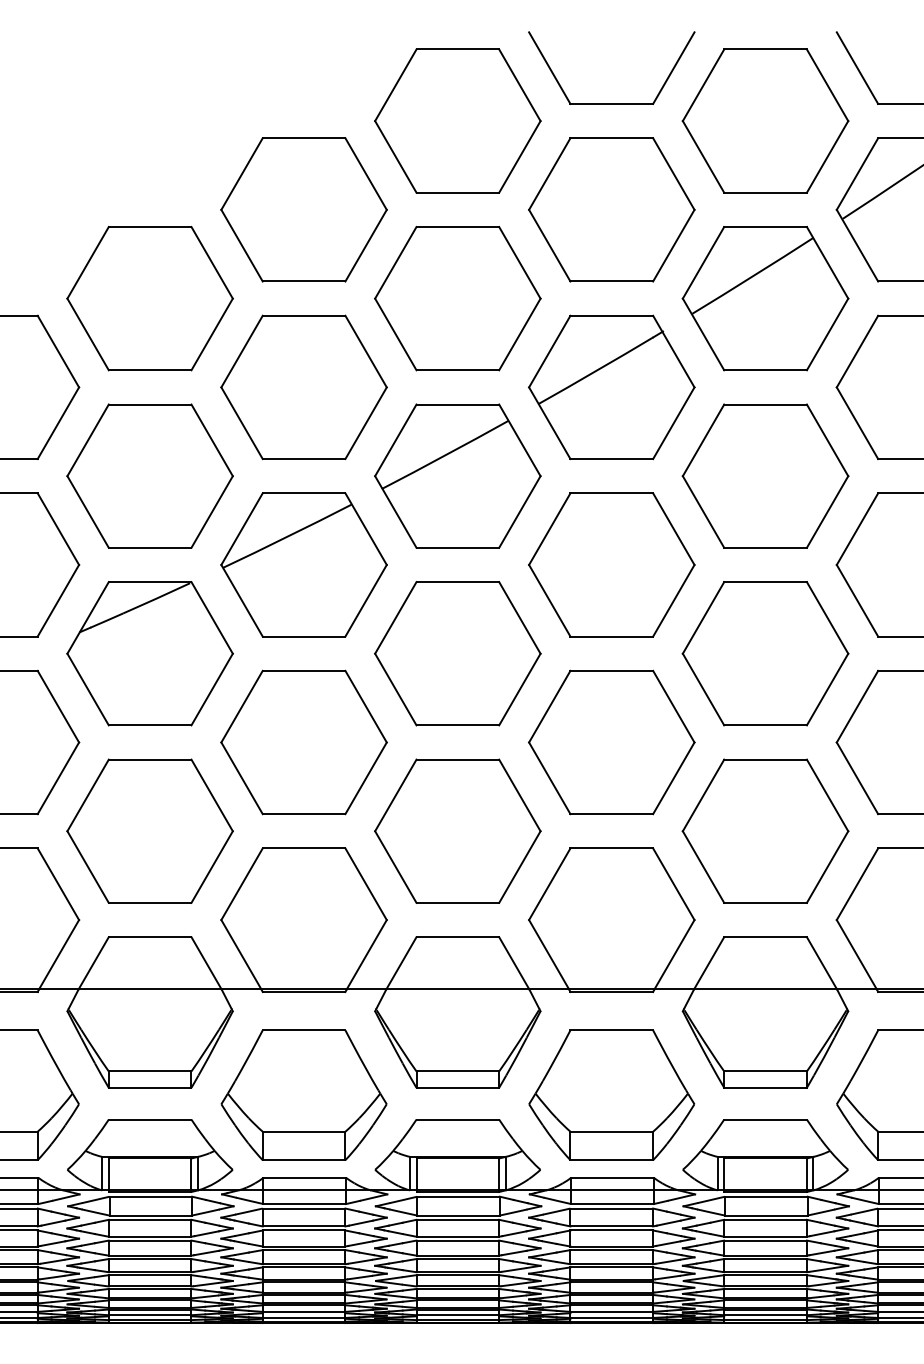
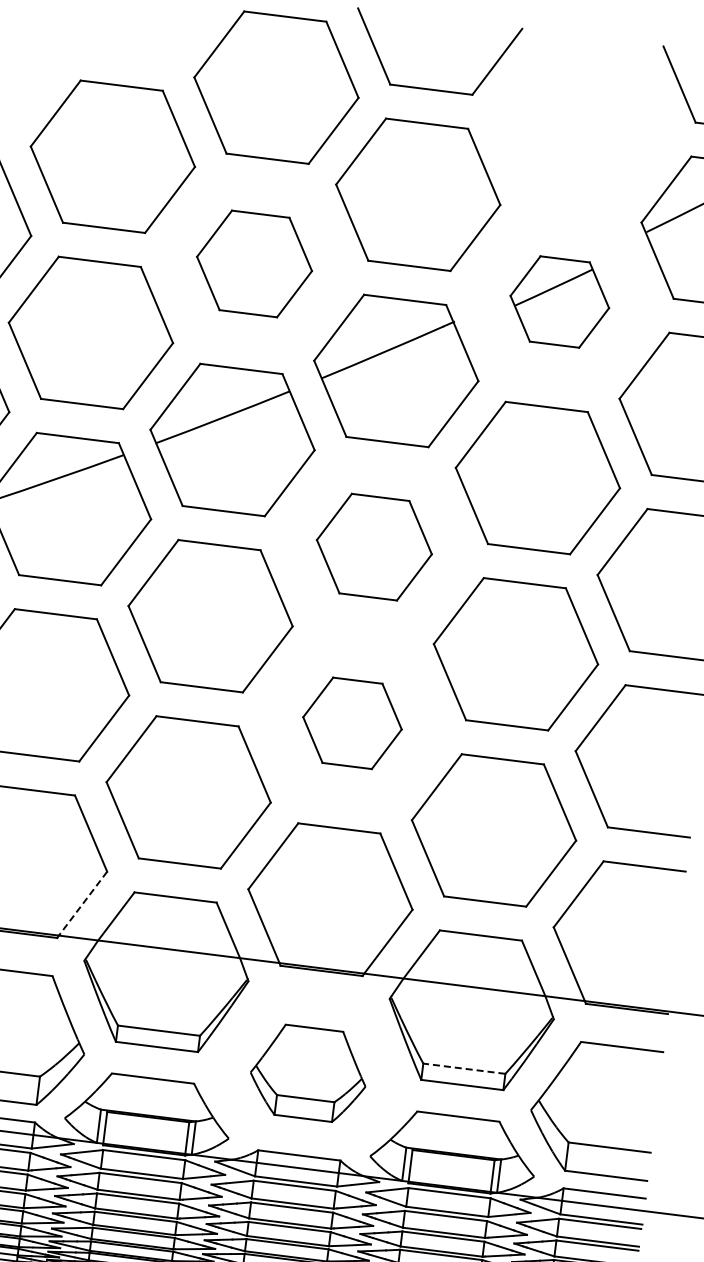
part: (765, 120) -> (581, 125), removed
part: (457, 298) -> (254, 263), size x0.7
part: (765, 298) -> (559, 301), size x0.6
part: (611, 564) -> (374, 546), size x0.7
part: (611, 742) -> (352, 723), size x0.6
line: (366, 955) -> (82, 904), solid -> dashed
line: (765, 1071) -> (464, 1068), solid -> dashed
part: (611, 1094) -> (308, 1072), size x0.7

